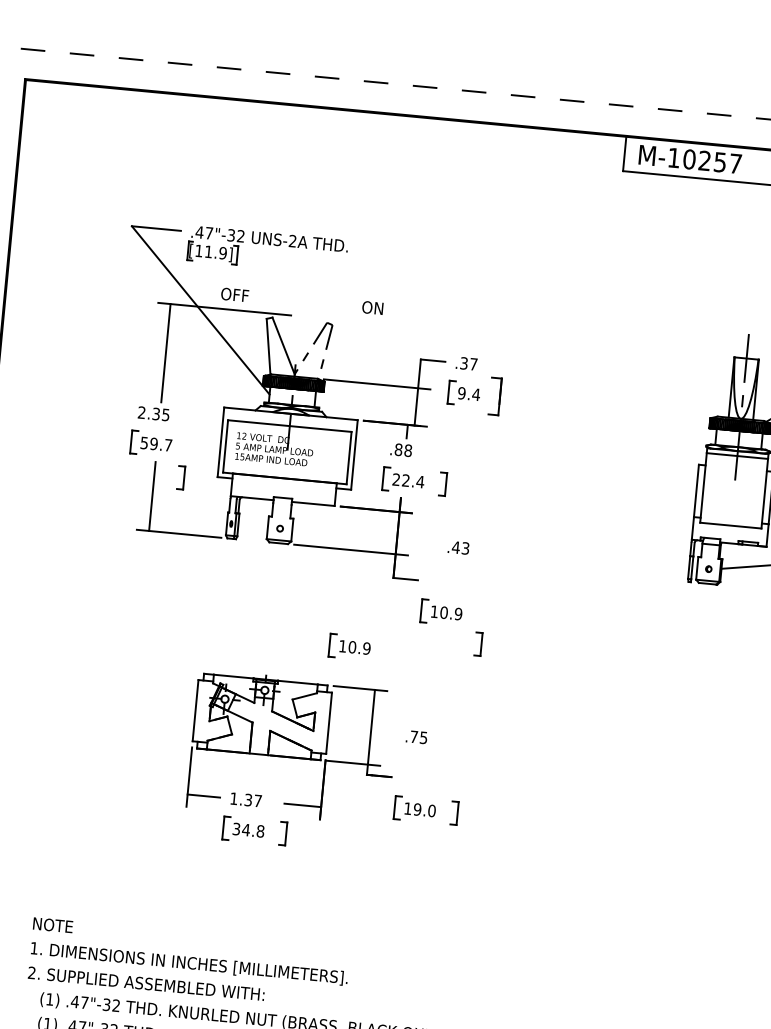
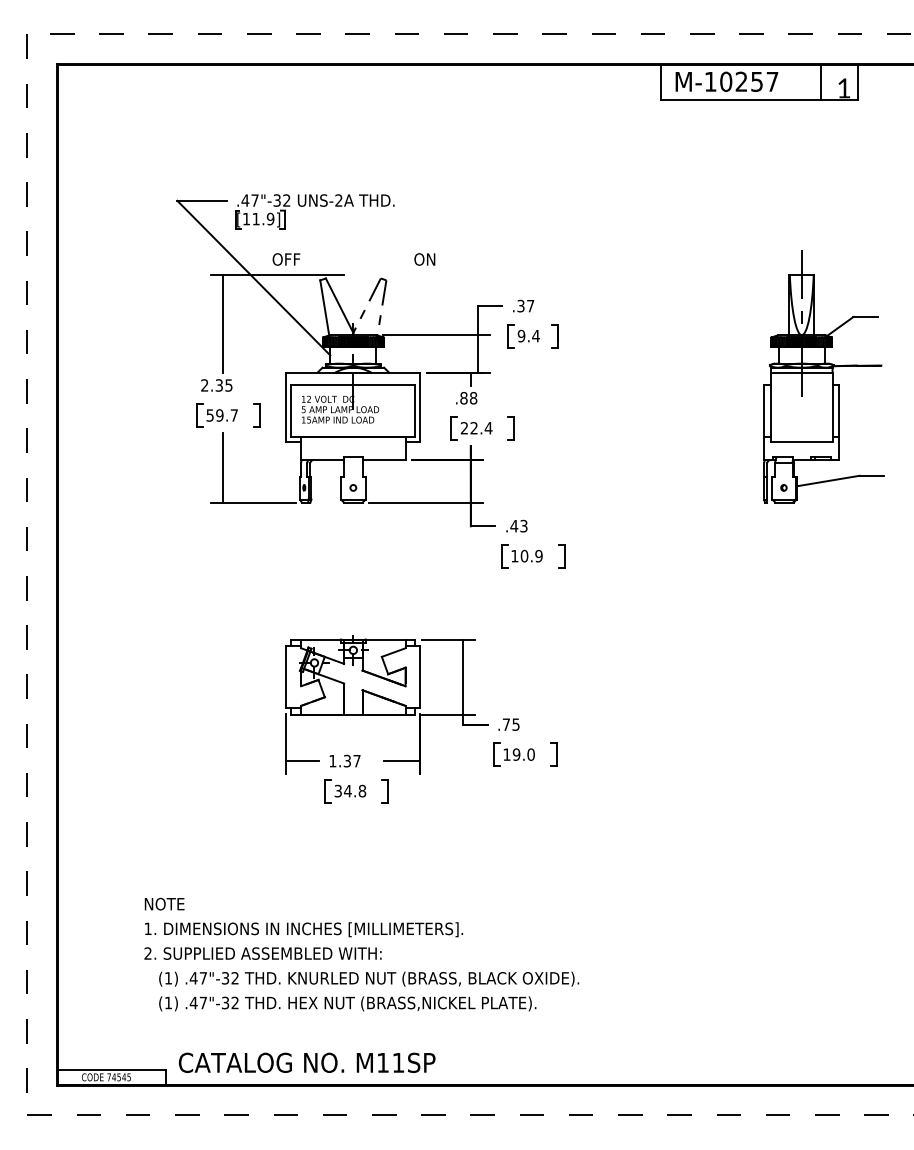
part: (494, 396) -> (554, 336), size x0.62
part: (180, 477) -> (256, 415), moved
text: (458, 547) -> (516, 525), moved
part: (478, 644) -> (561, 556), moved
part: (349, 647) -> (433, 599), removed
text: (416, 736) -> (508, 724), moved

